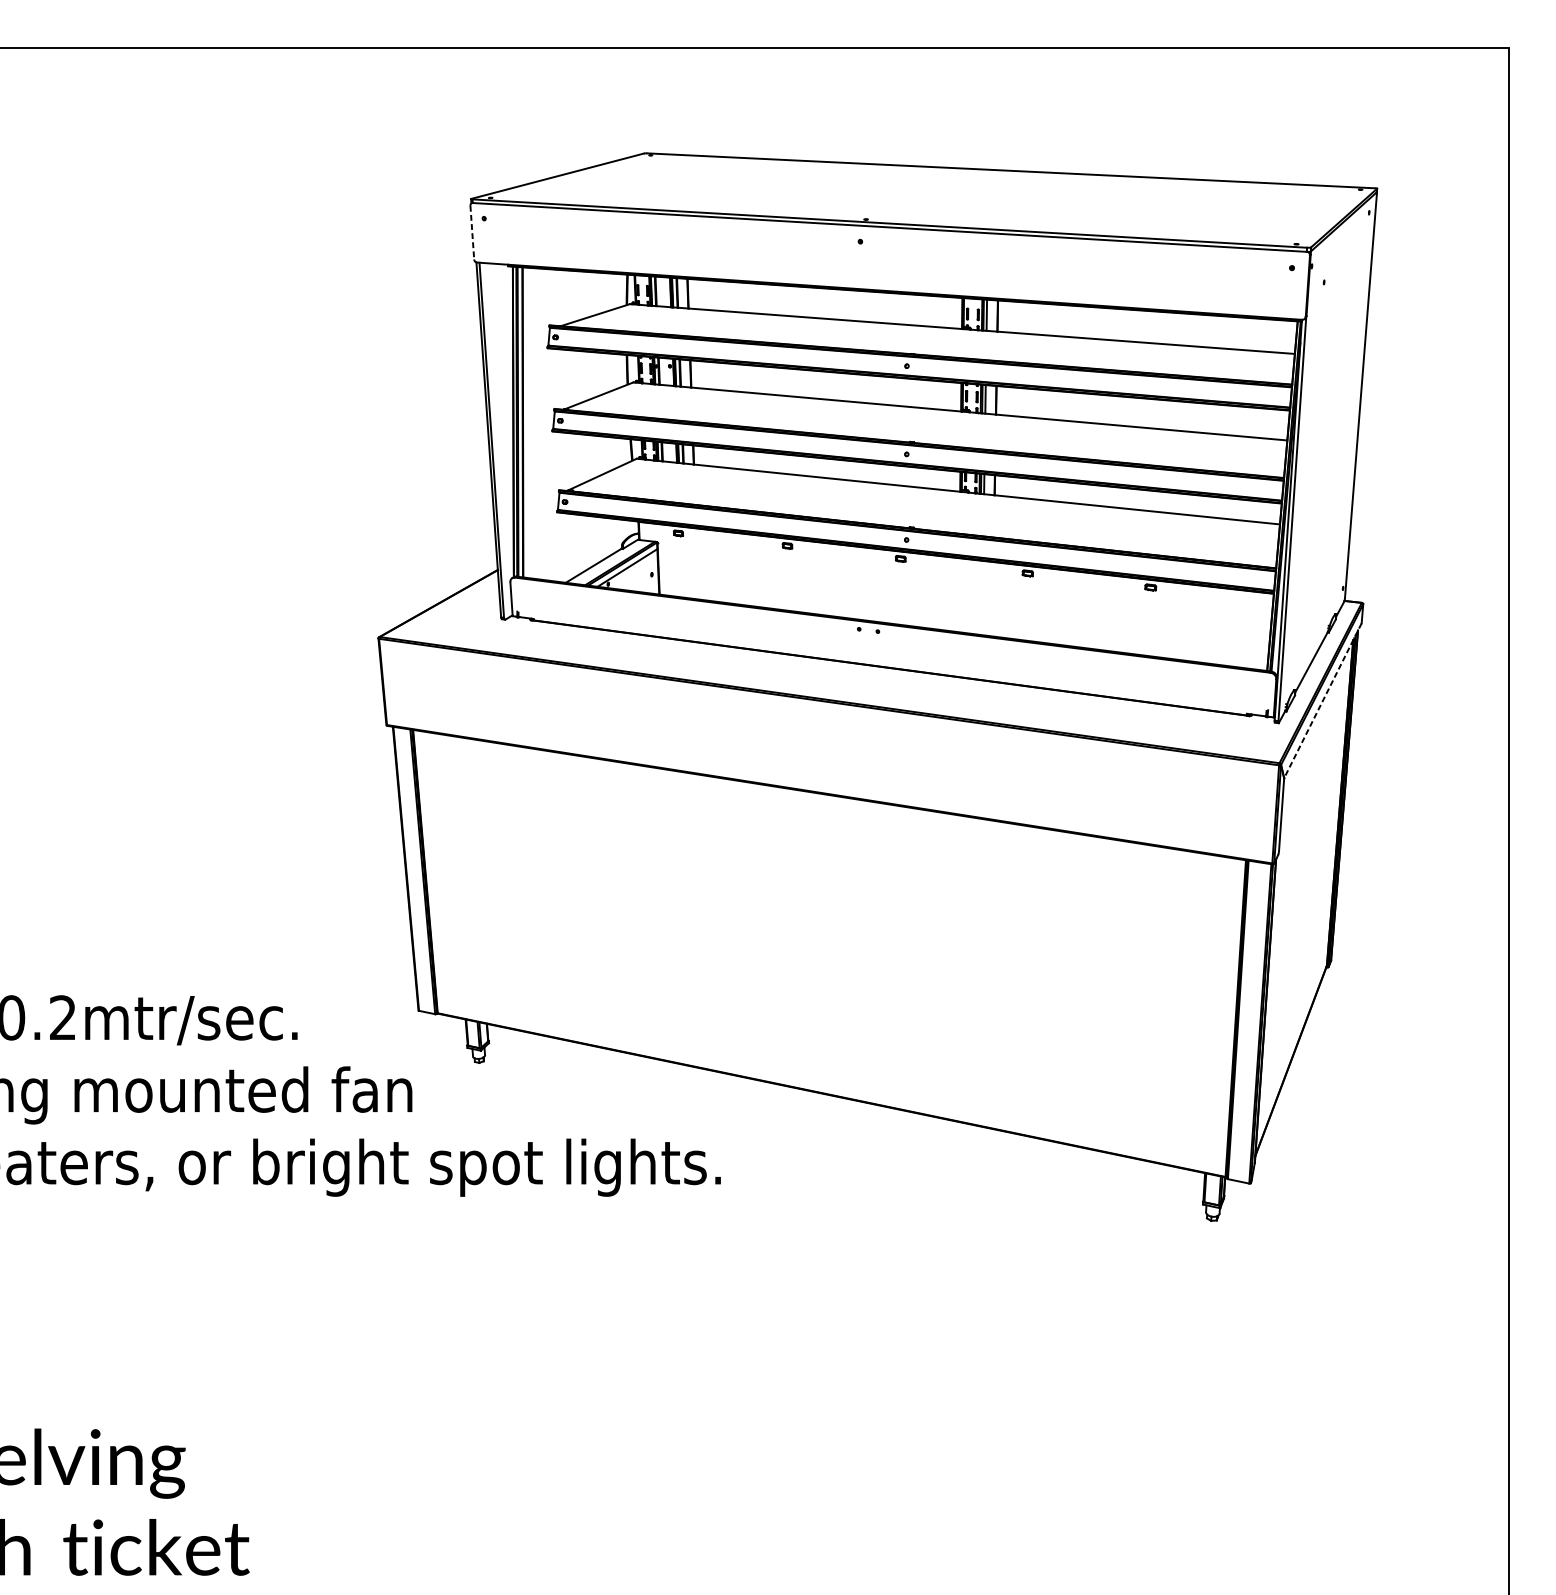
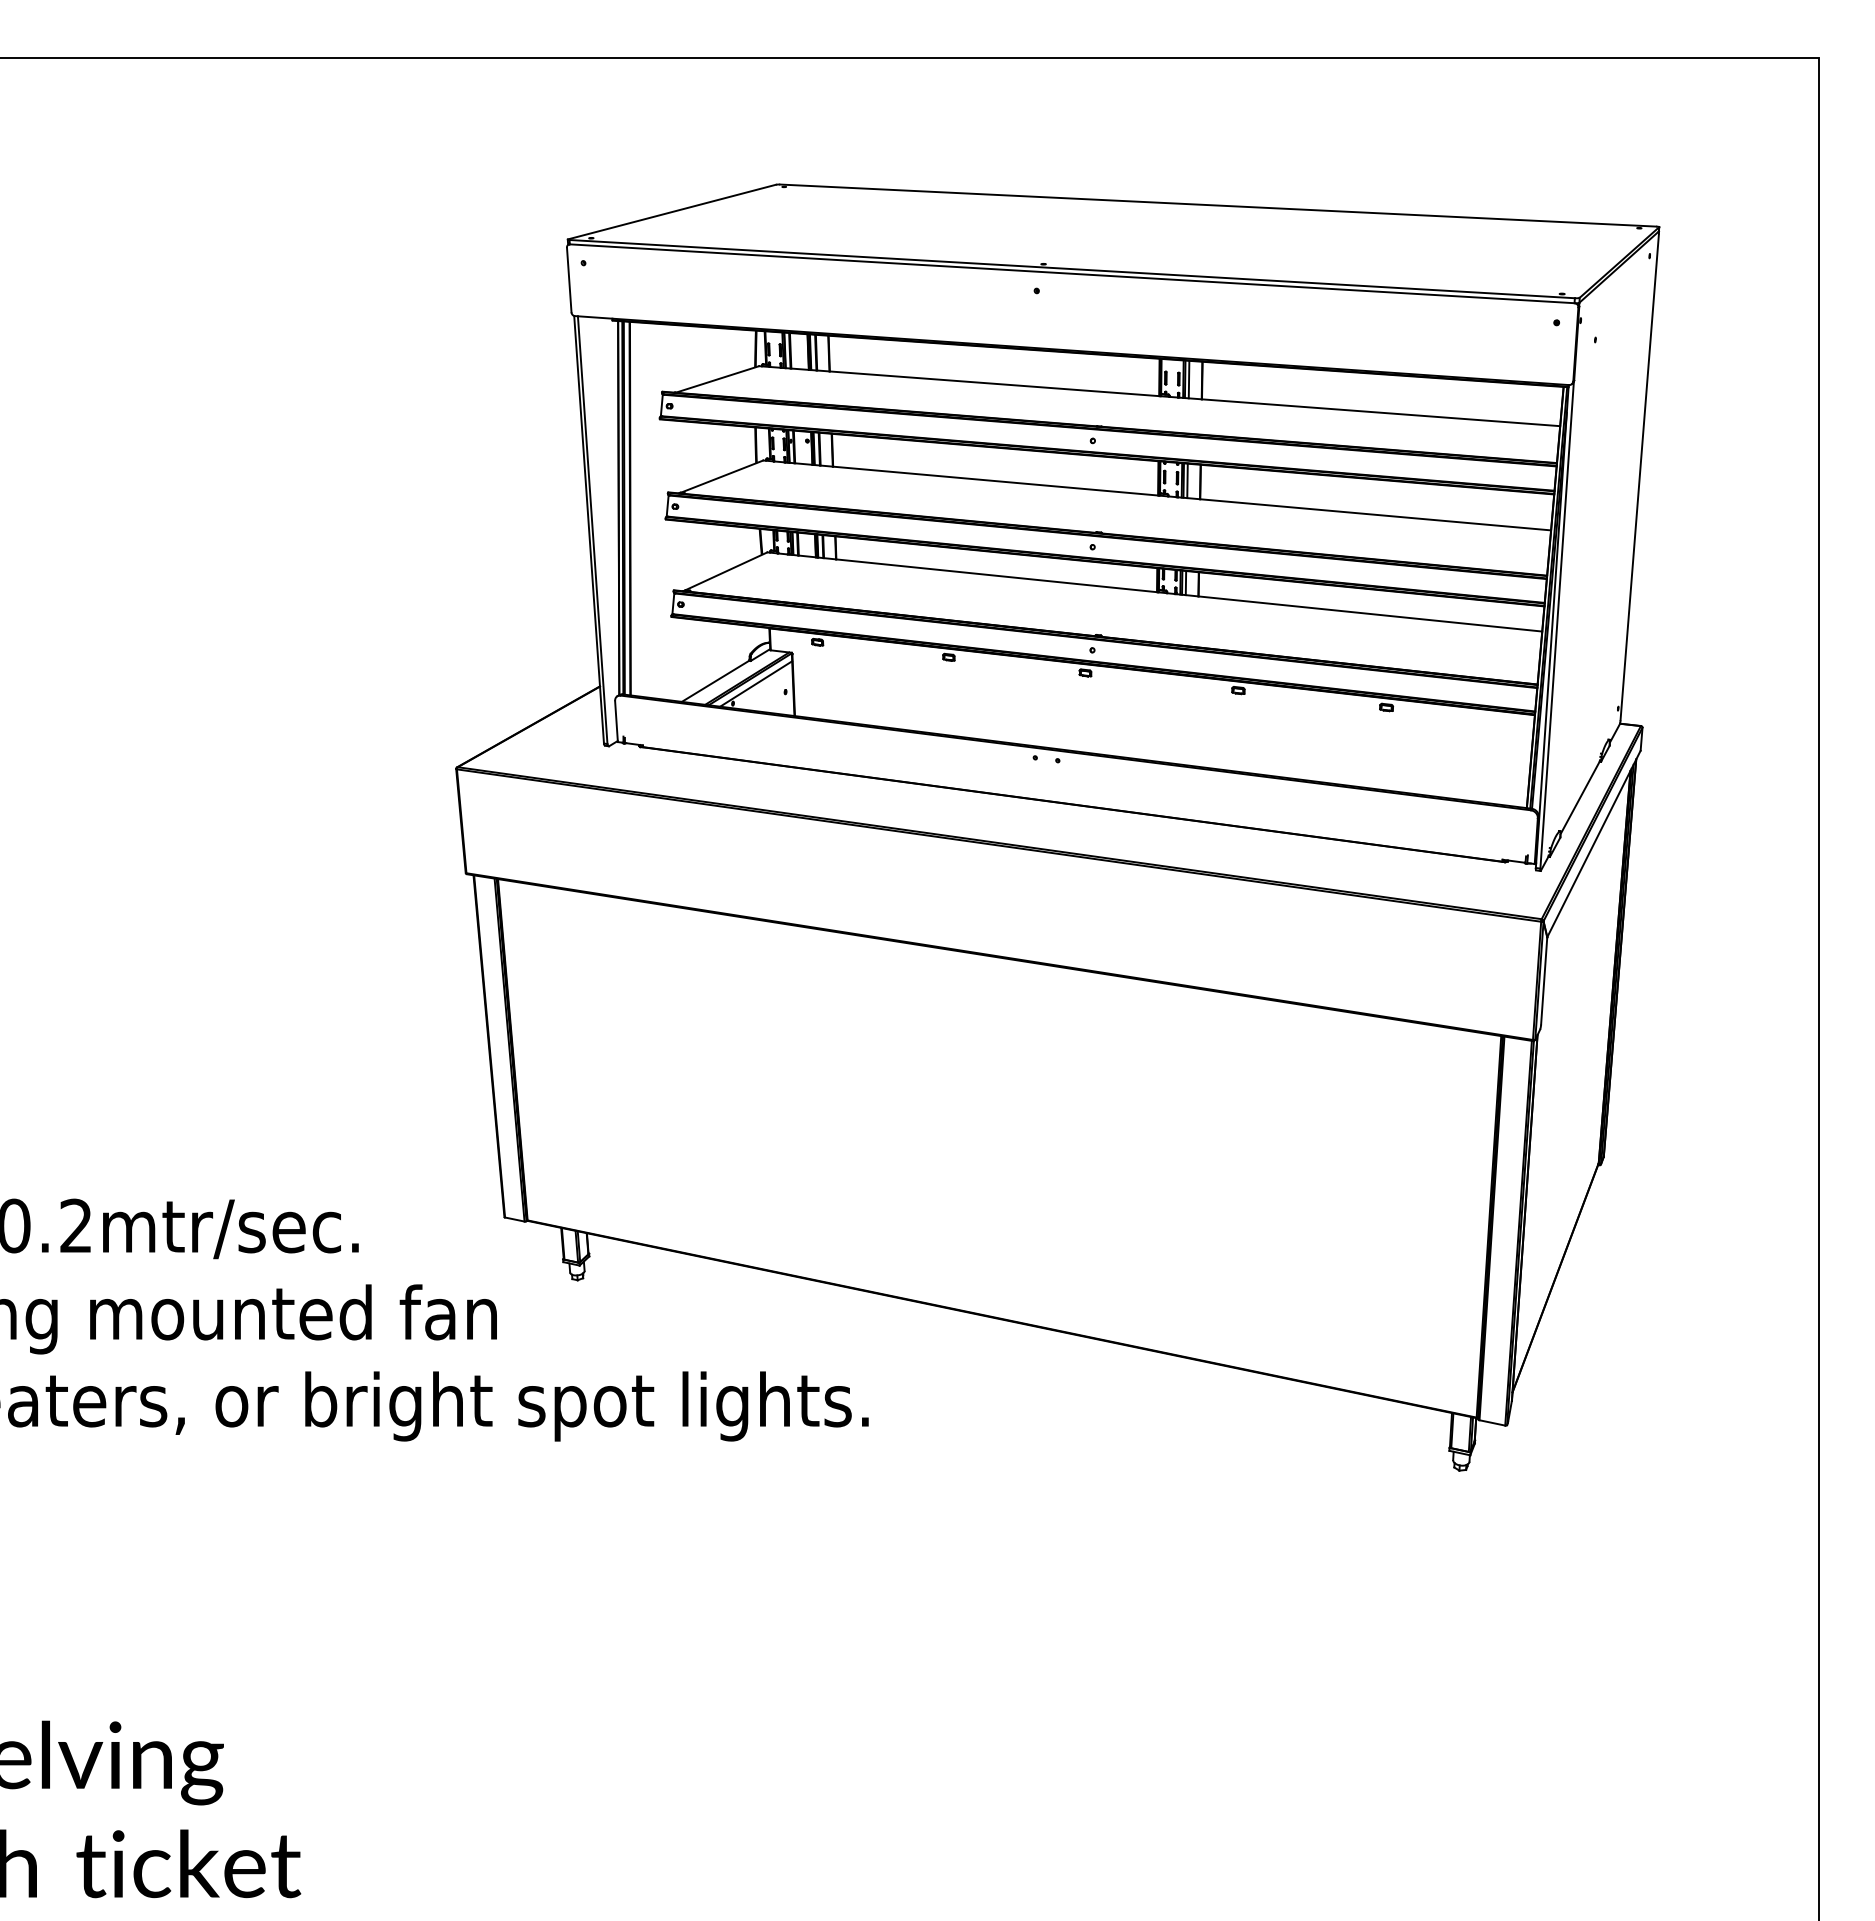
line: (472, 233) -> (569, 280), dashed -> solid
line: (1322, 701) -> (1593, 844), dashed -> solid

